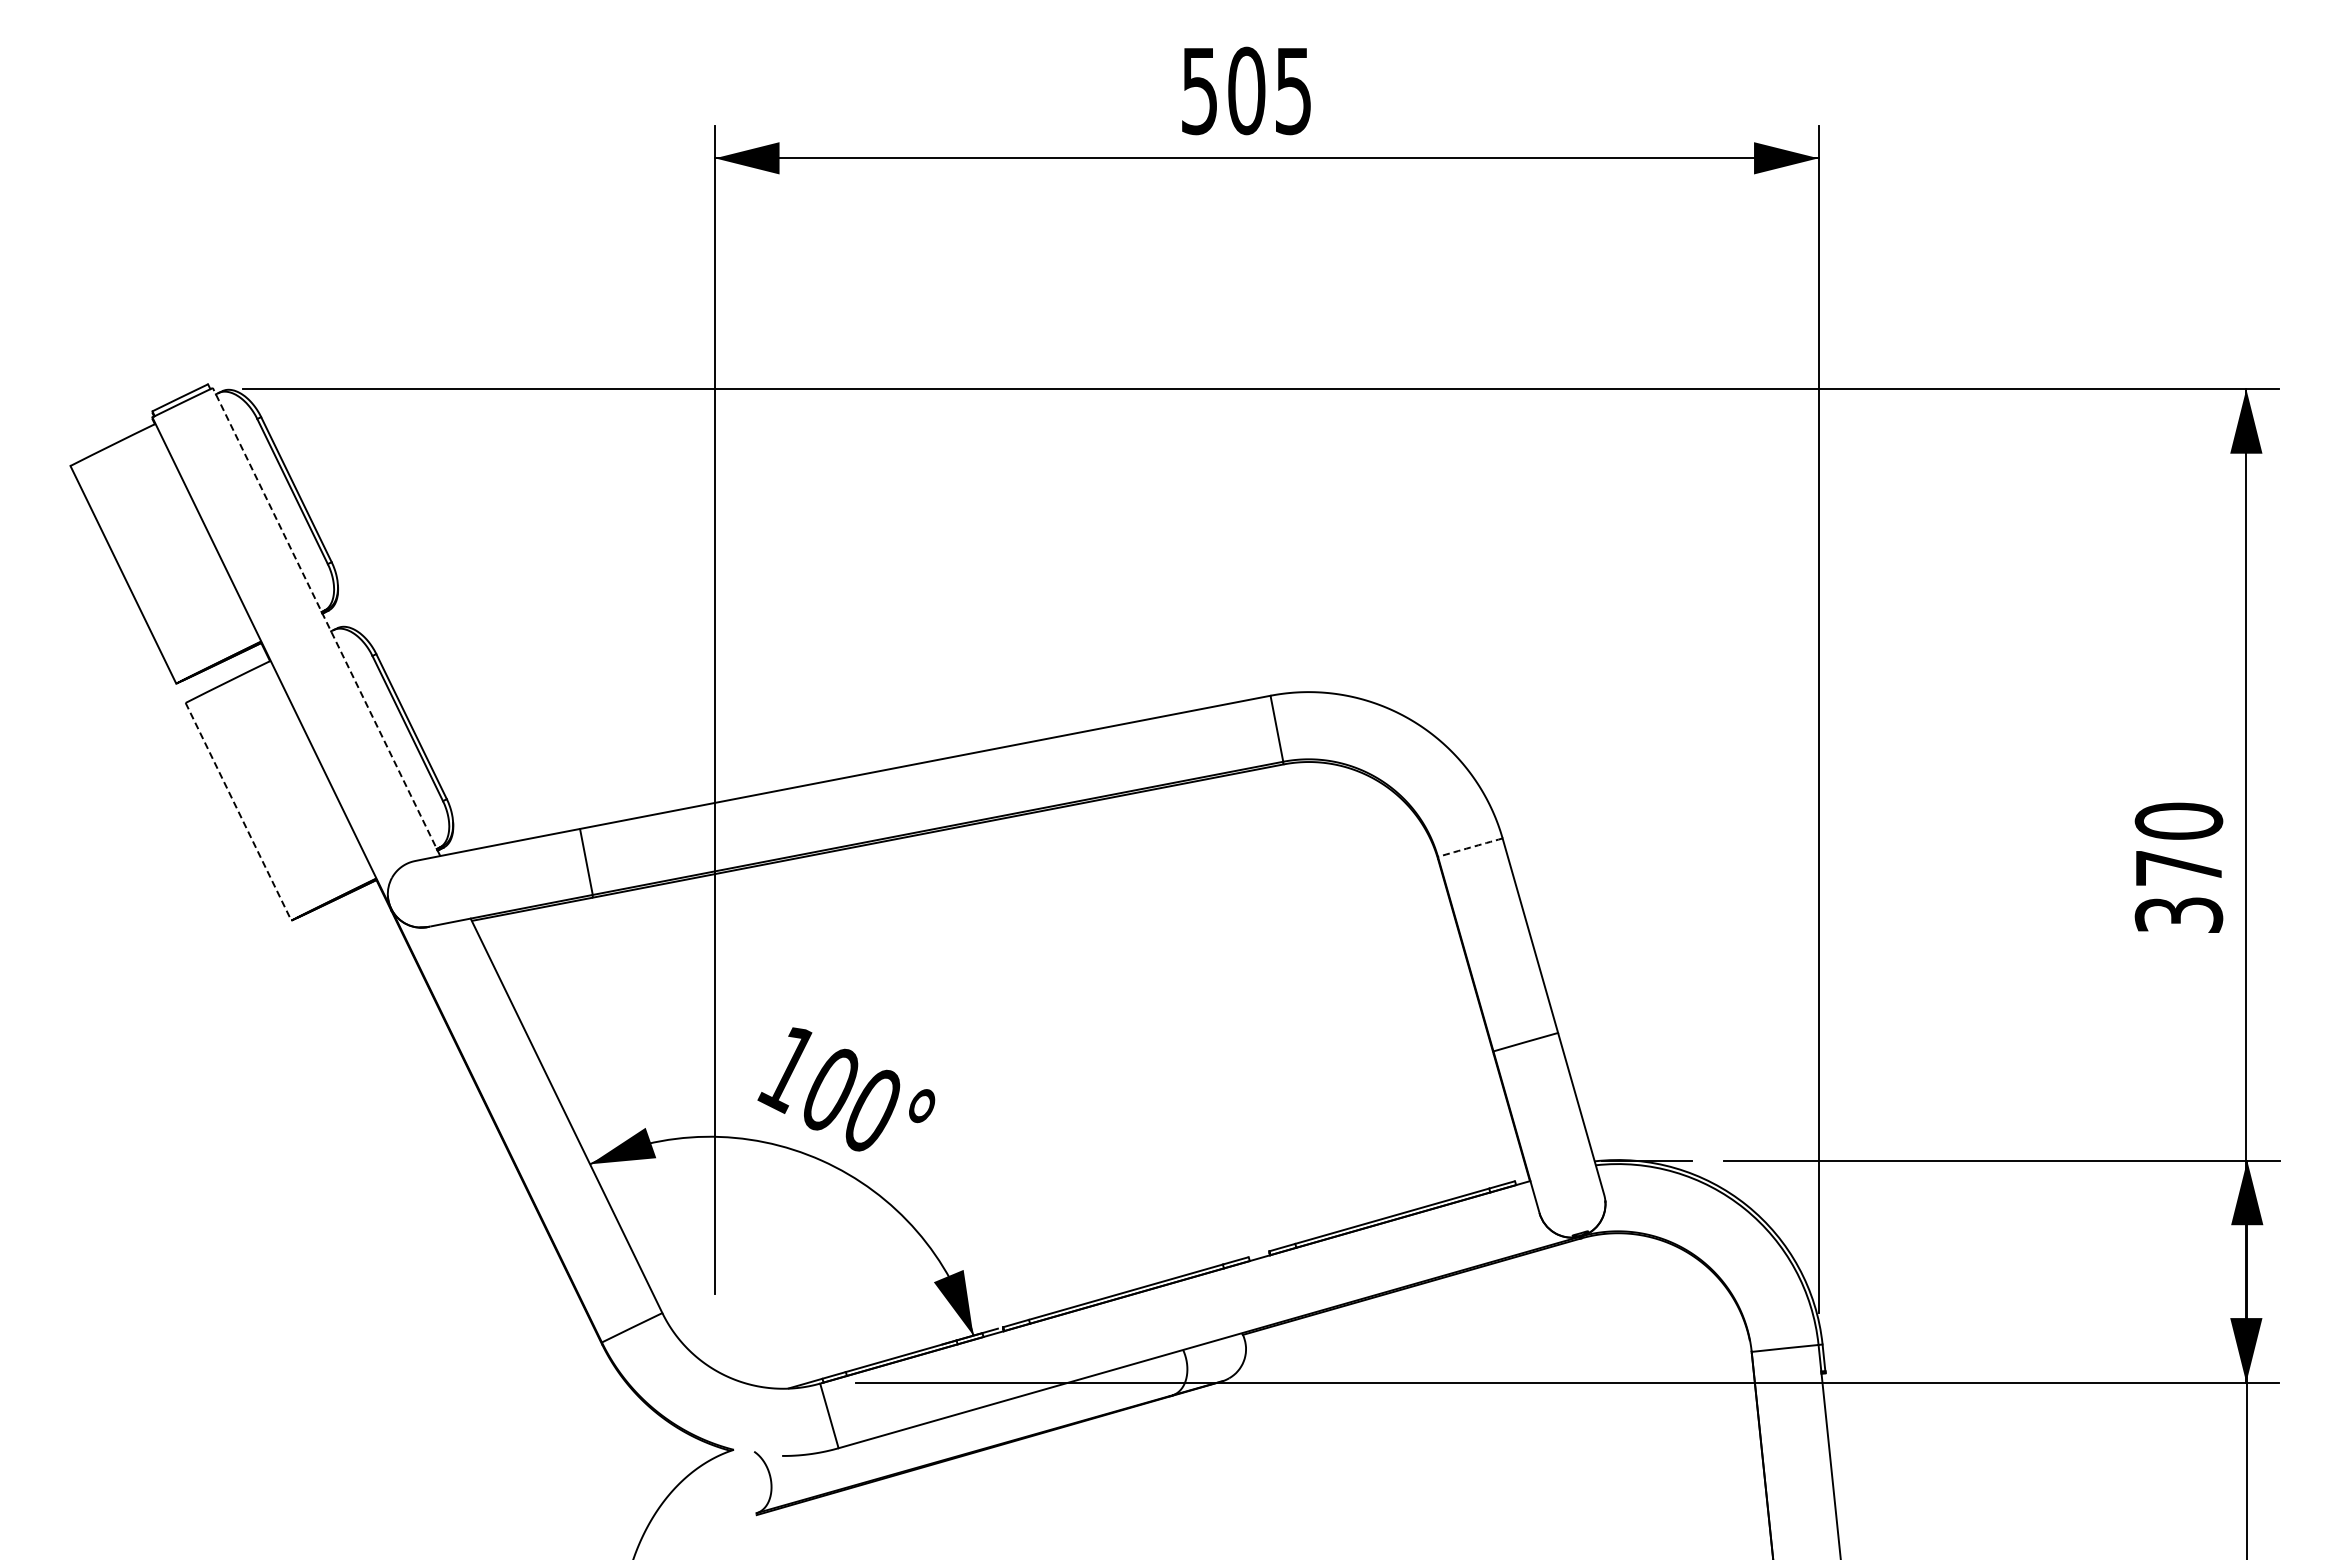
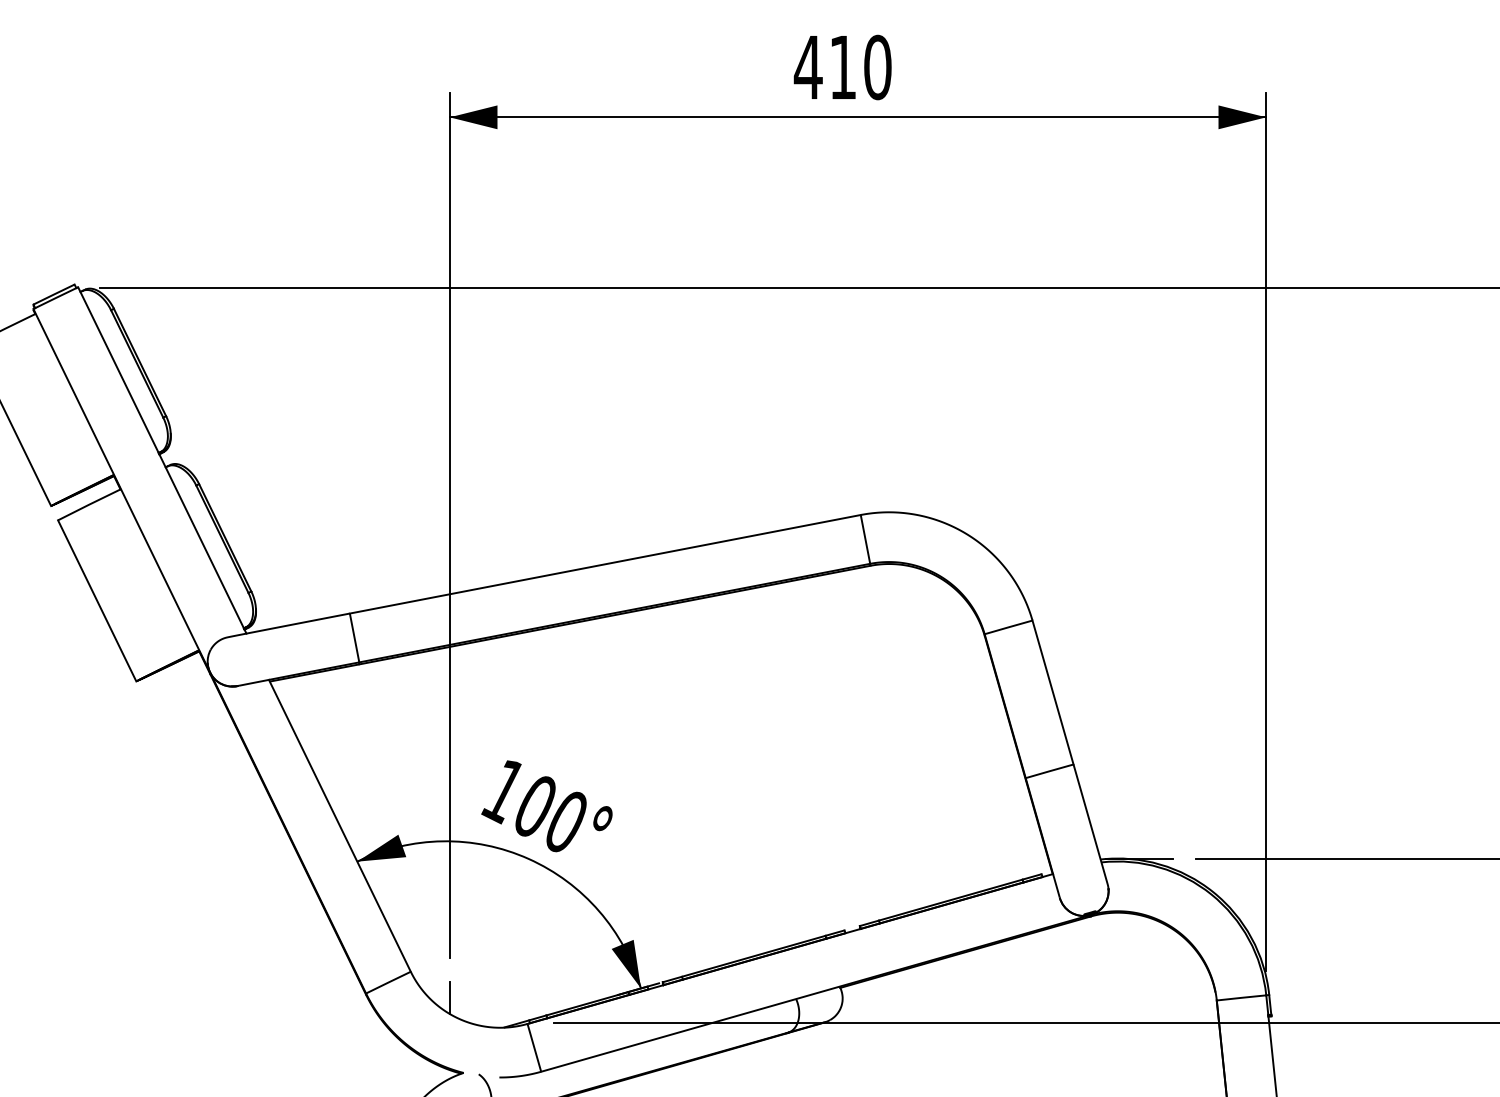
text: (1246, 90) -> (842, 67), 505 -> 410
line: (326, 621) -> (162, 460), dashed -> solid
line: (238, 811) -> (97, 600), dashed -> solid
arc: (1470, 847) -> (1008, 627), dashed -> solid
line: (715, 1348) -> (450, 997), added

